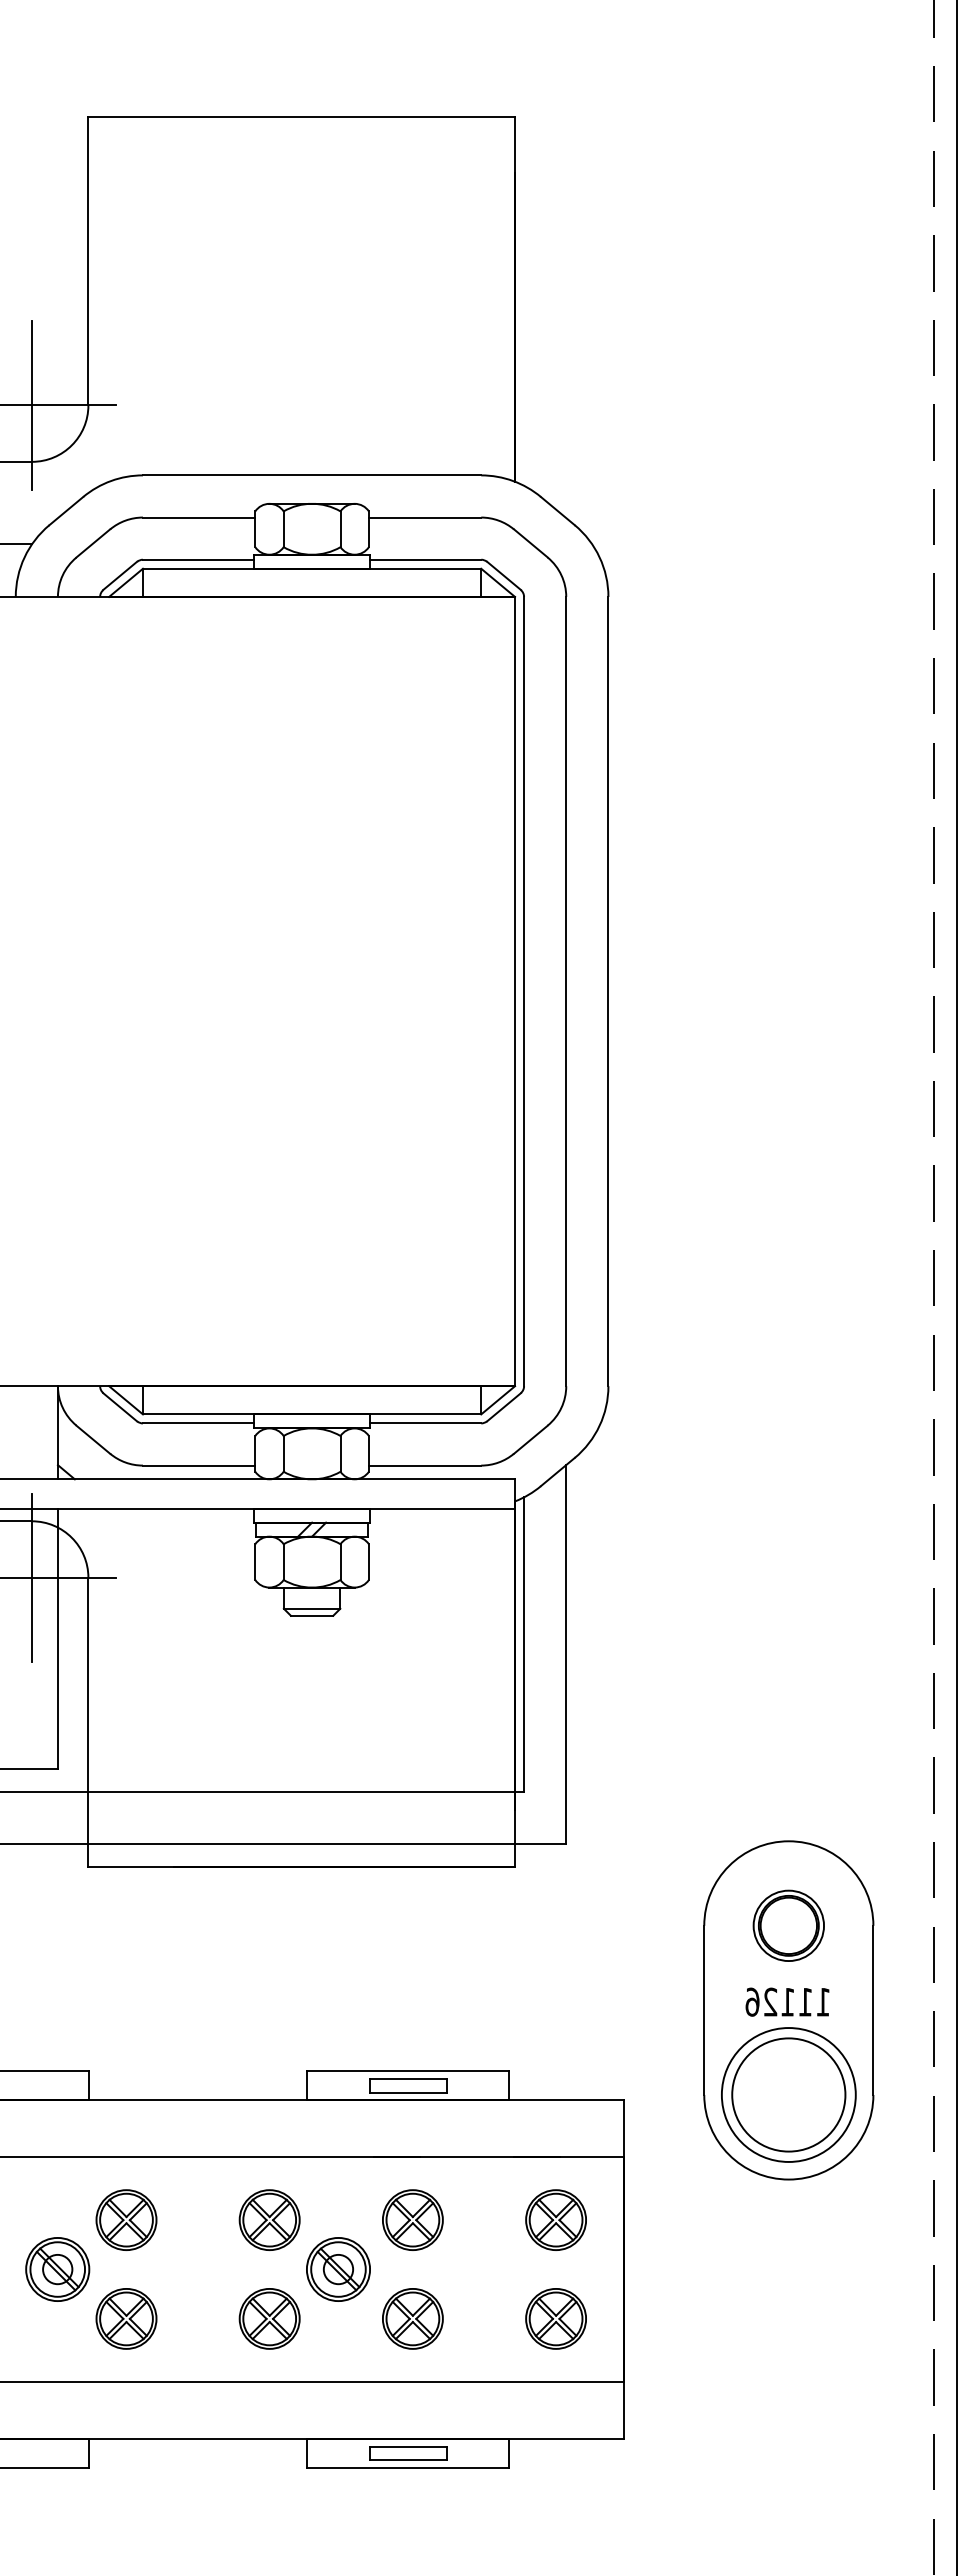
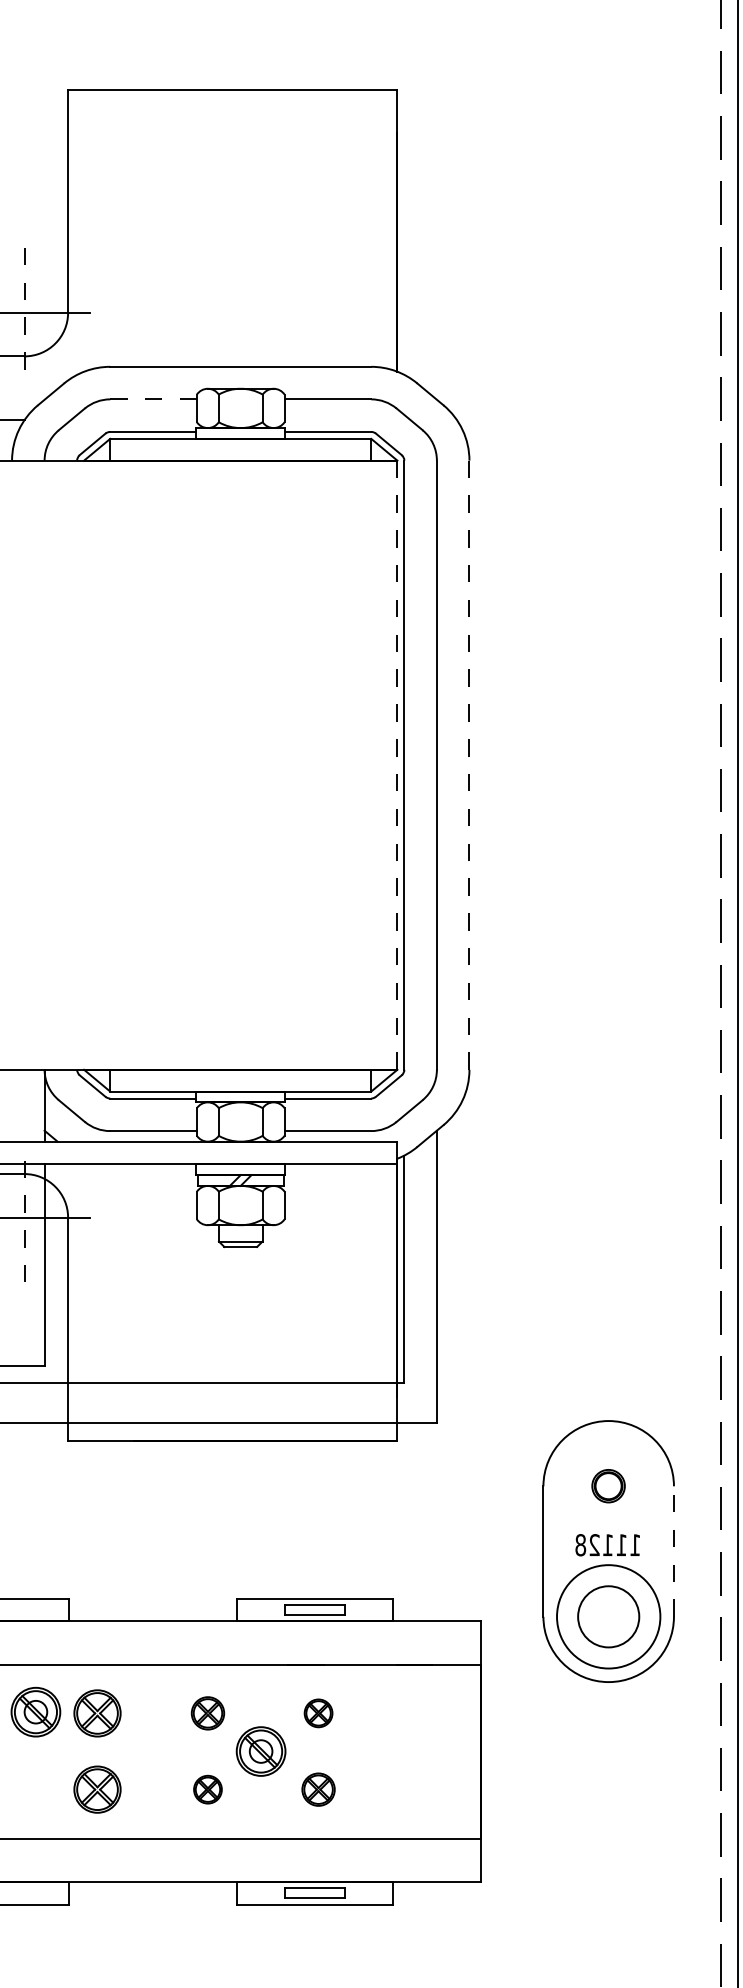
line: (32, 405) -> (24, 312), solid -> dashed
line: (199, 517) -> (153, 399), solid -> dashed
line: (515, 991) -> (397, 765), solid -> dashed
line: (608, 991) -> (469, 765), solid -> dashed
line: (32, 1577) -> (24, 1217), solid -> dashed
part: (788, 1925) -> (608, 1486), size x0.6
text: (752, 2001) -> (580, 1544), 11126 -> 11128
line: (873, 2010) -> (674, 1551), solid -> dashed
circle: (788, 2094) -> (608, 1616), size x0.7
part: (269, 2219) -> (207, 1712), size x0.7
part: (412, 2219) -> (318, 1712), size x0.6
part: (555, 2219) -> (428, 1712), removed
part: (57, 2269) -> (35, 1712), moved
part: (269, 2318) -> (207, 1789), size x0.6
part: (412, 2318) -> (318, 1789), size x0.7
part: (555, 2318) -> (428, 1789), removed

